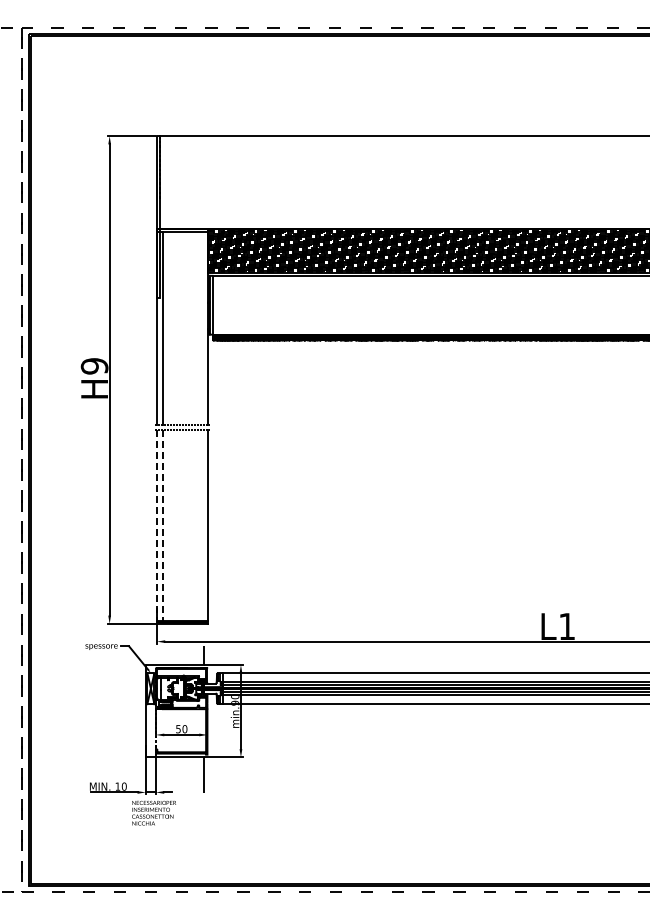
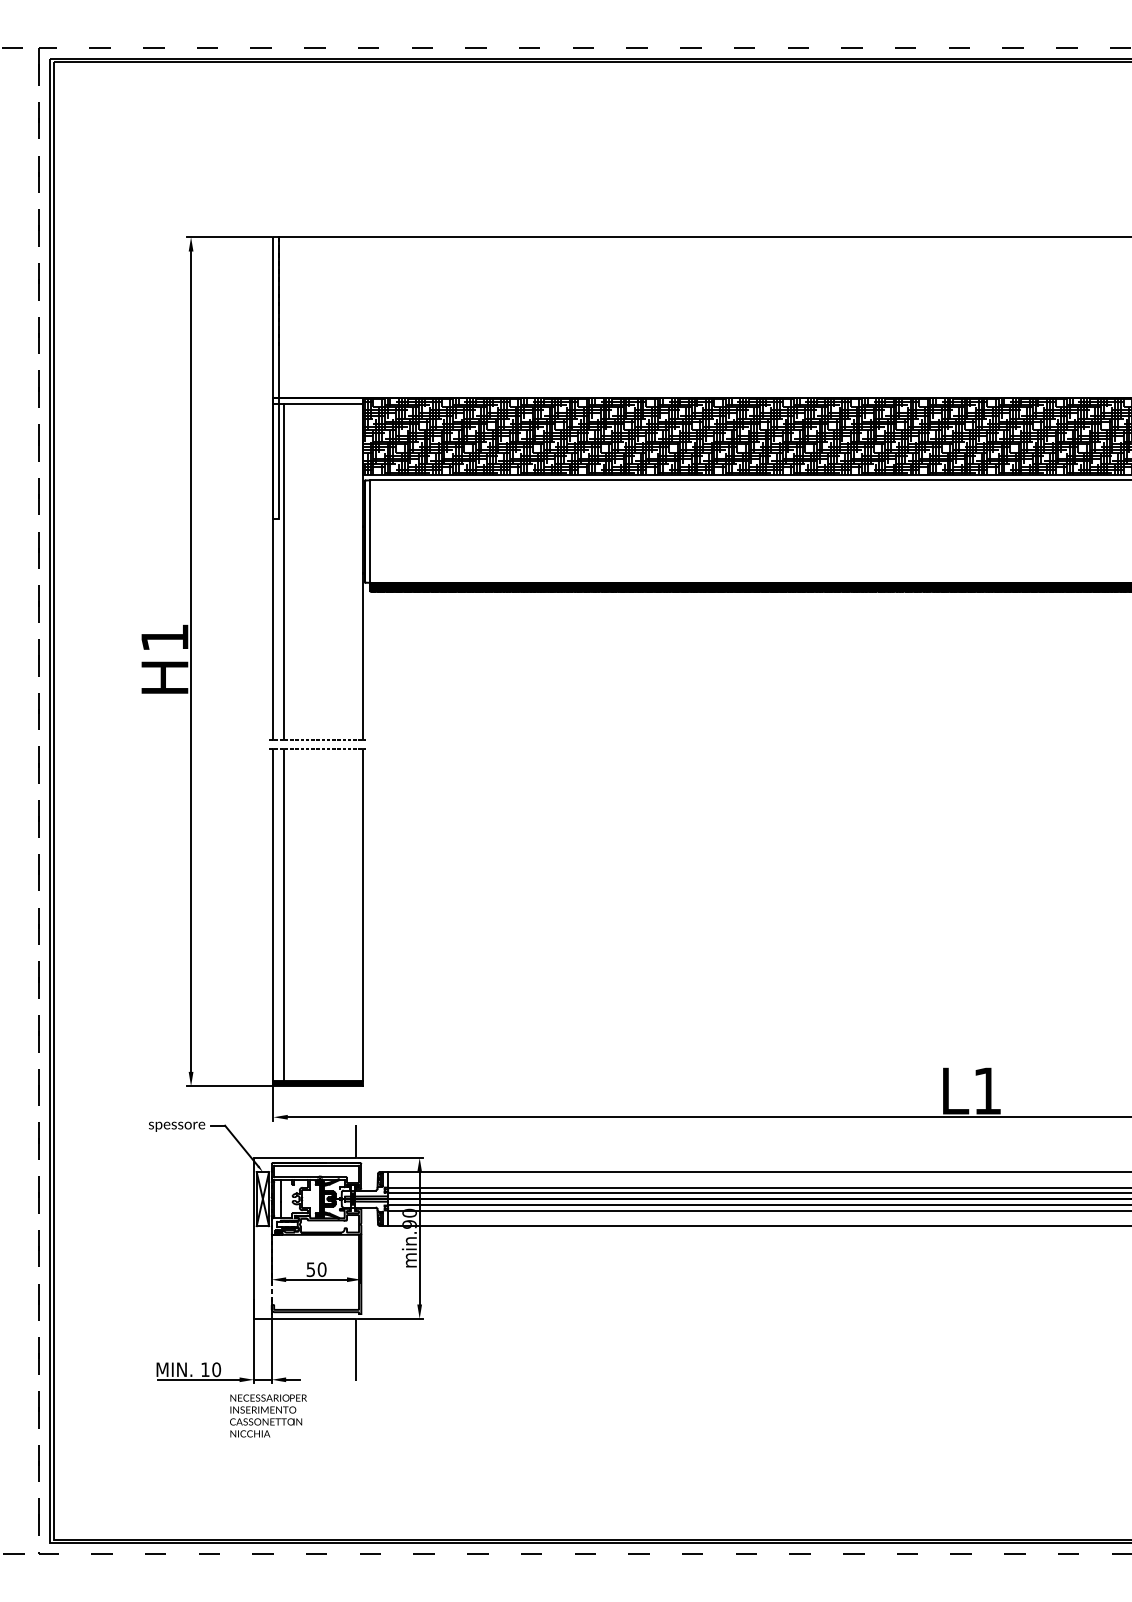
text: (94, 366) -> (164, 638), H9 -> H1
line: (156, 525) -> (272, 915), dashed -> solid
line: (163, 525) -> (284, 915), dashed -> solid

